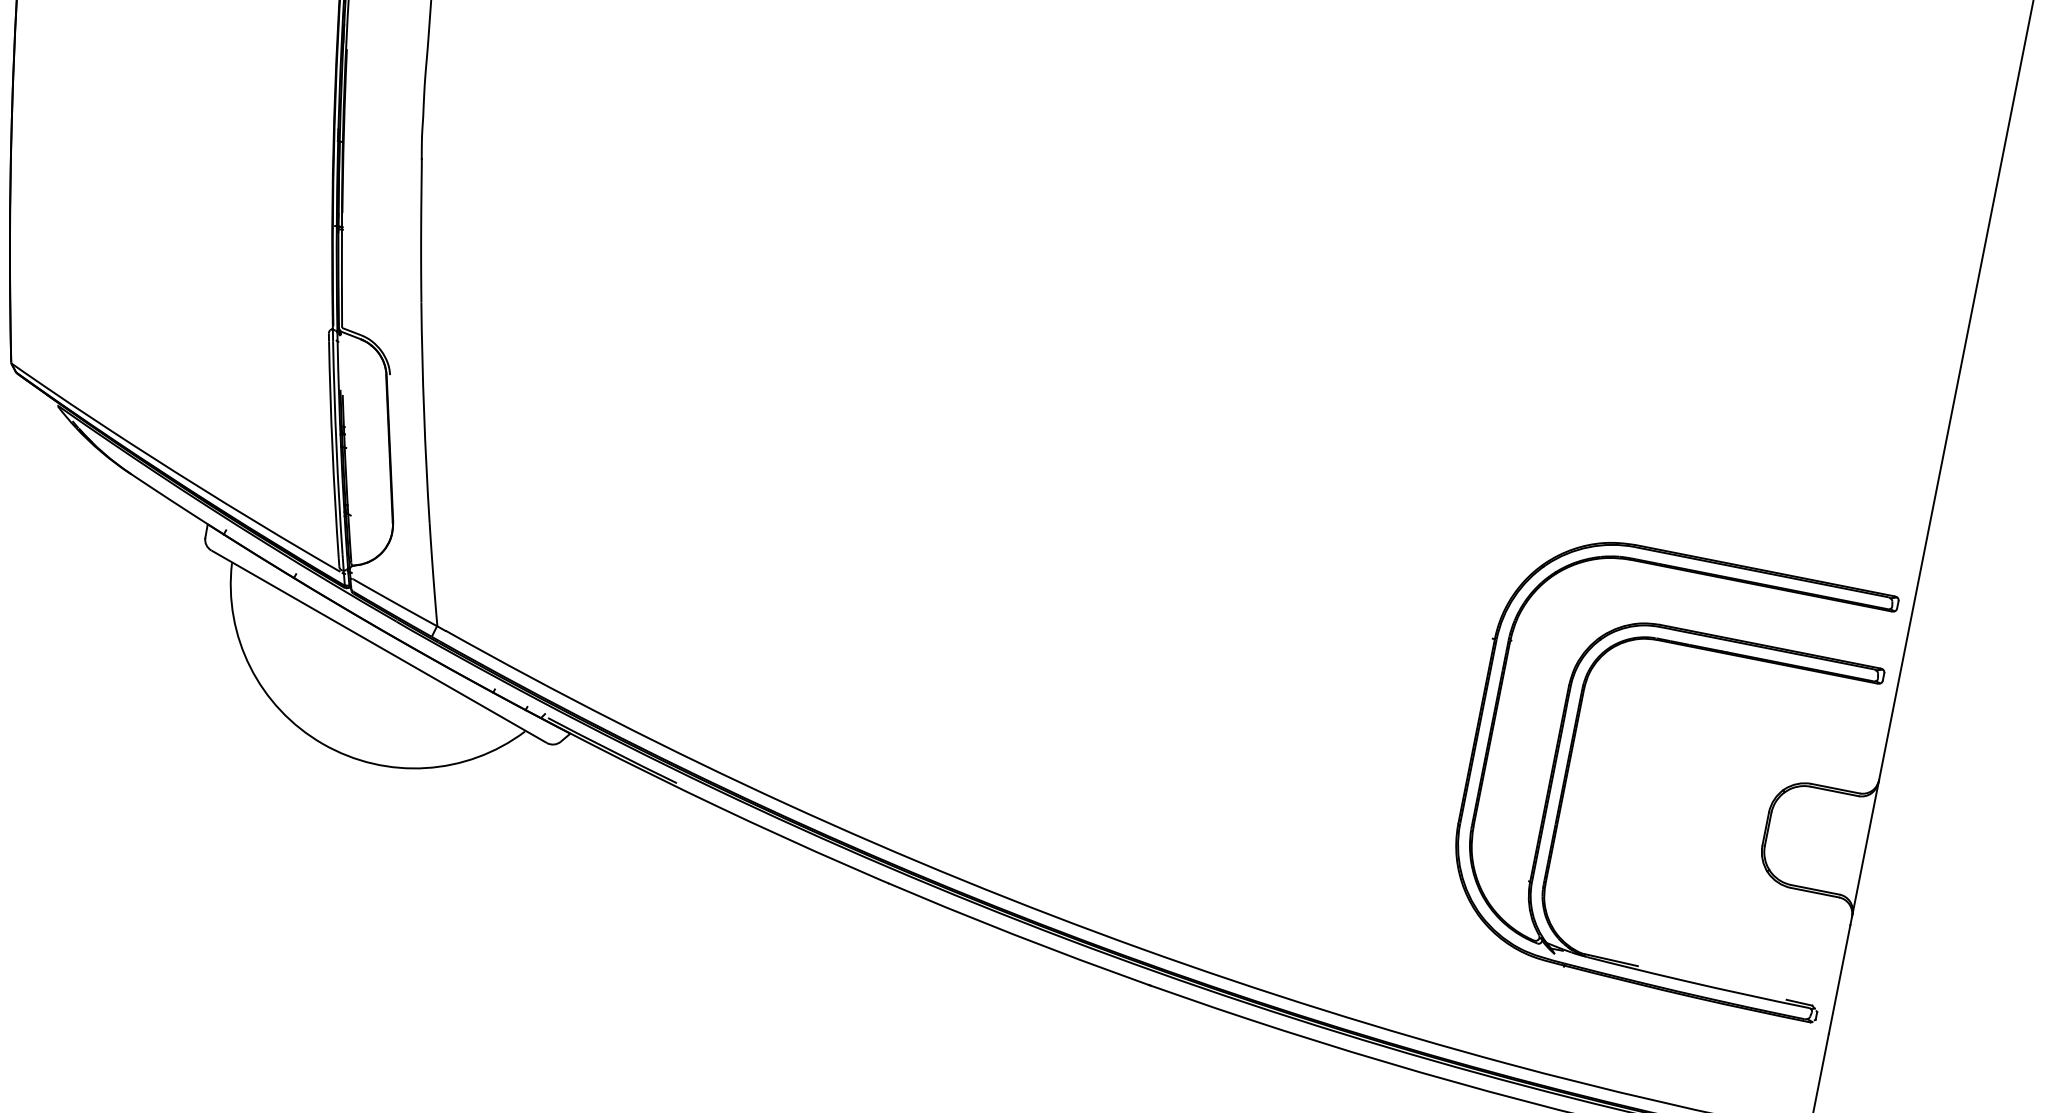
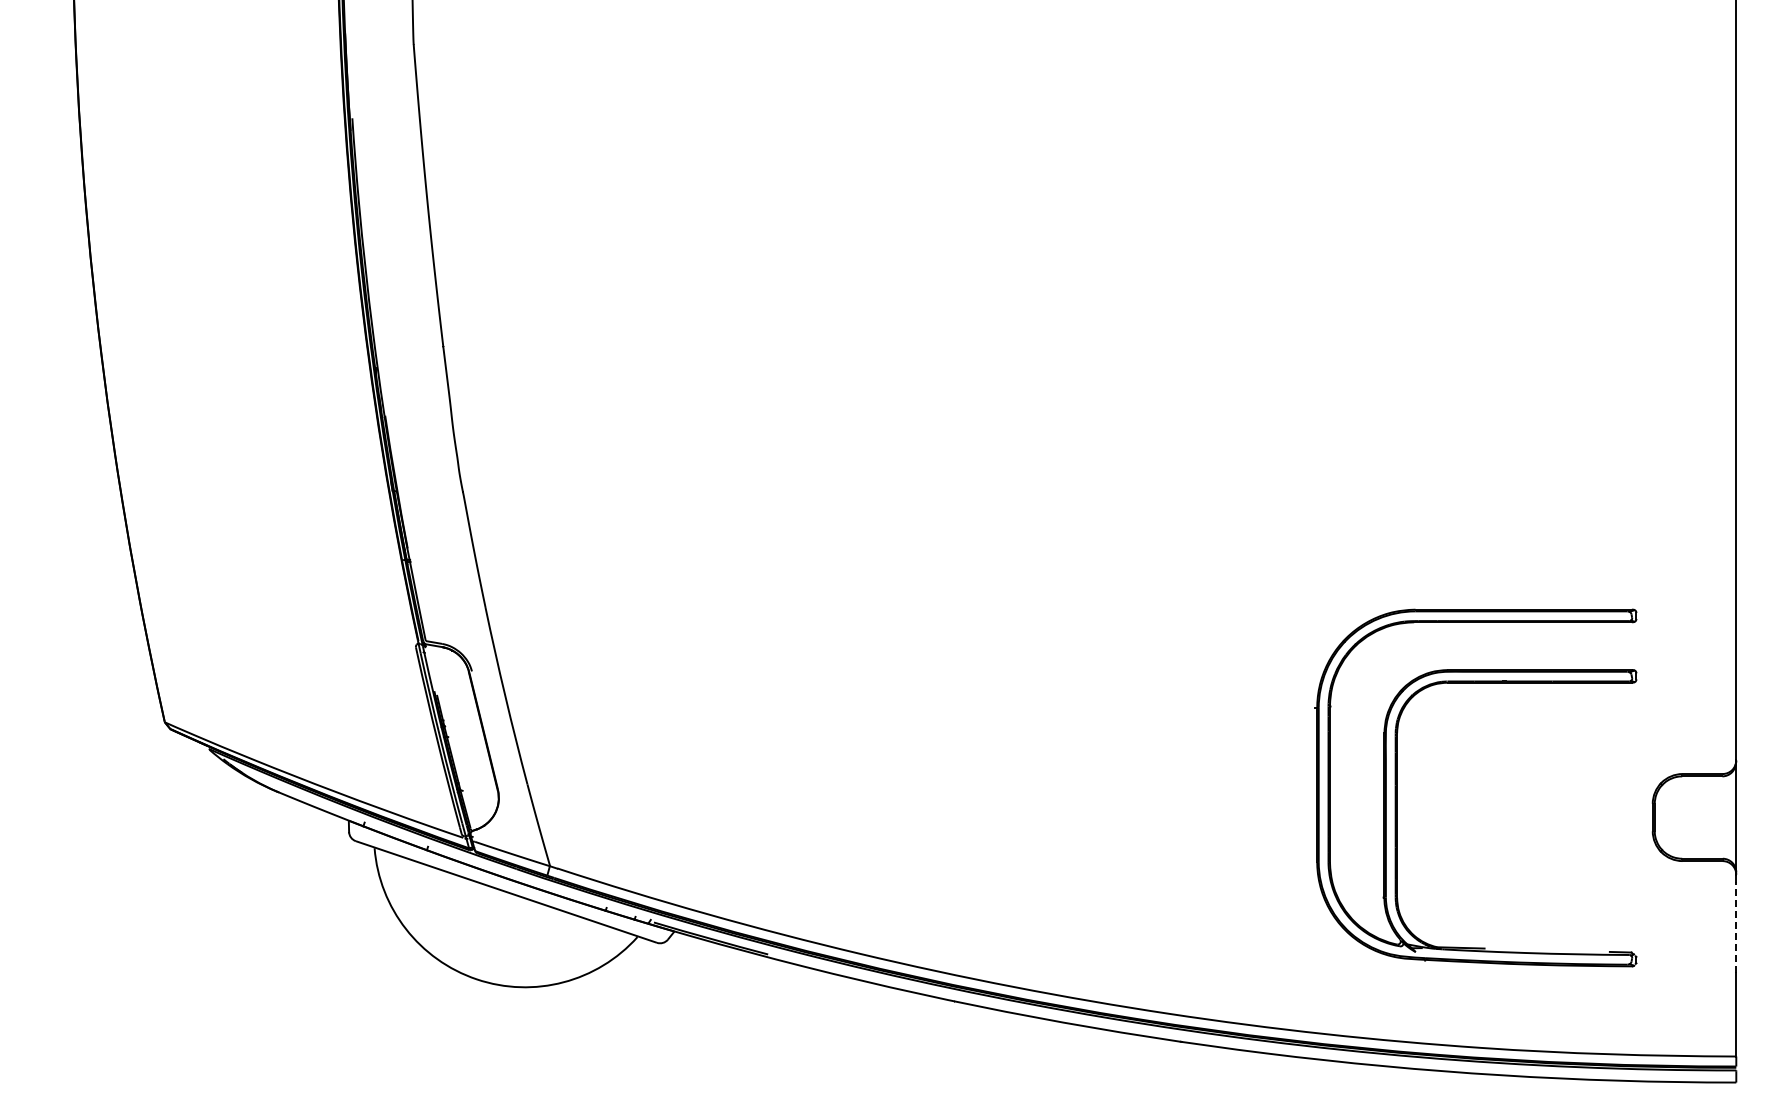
part: (1571, 753) -> (1397, 787), moved
line: (1839, 979) -> (1736, 927), solid -> dashed

